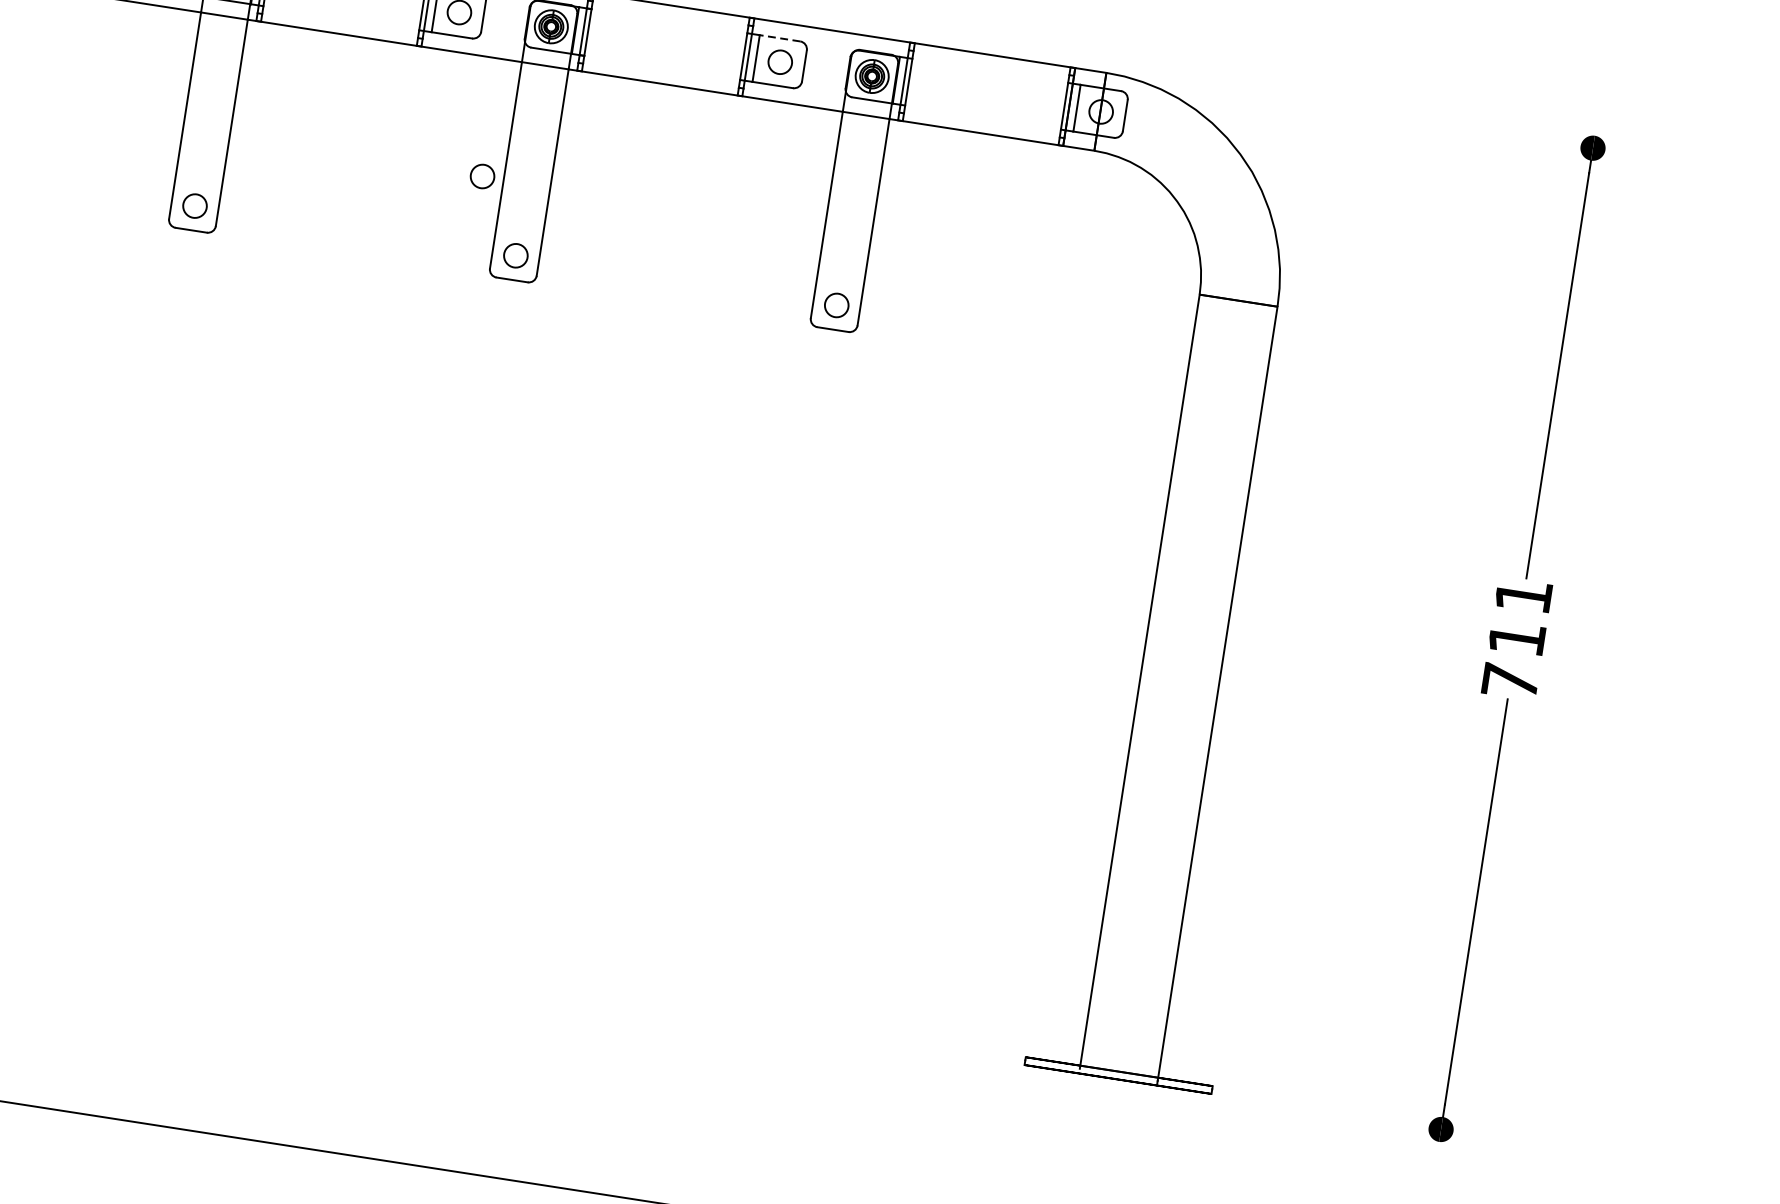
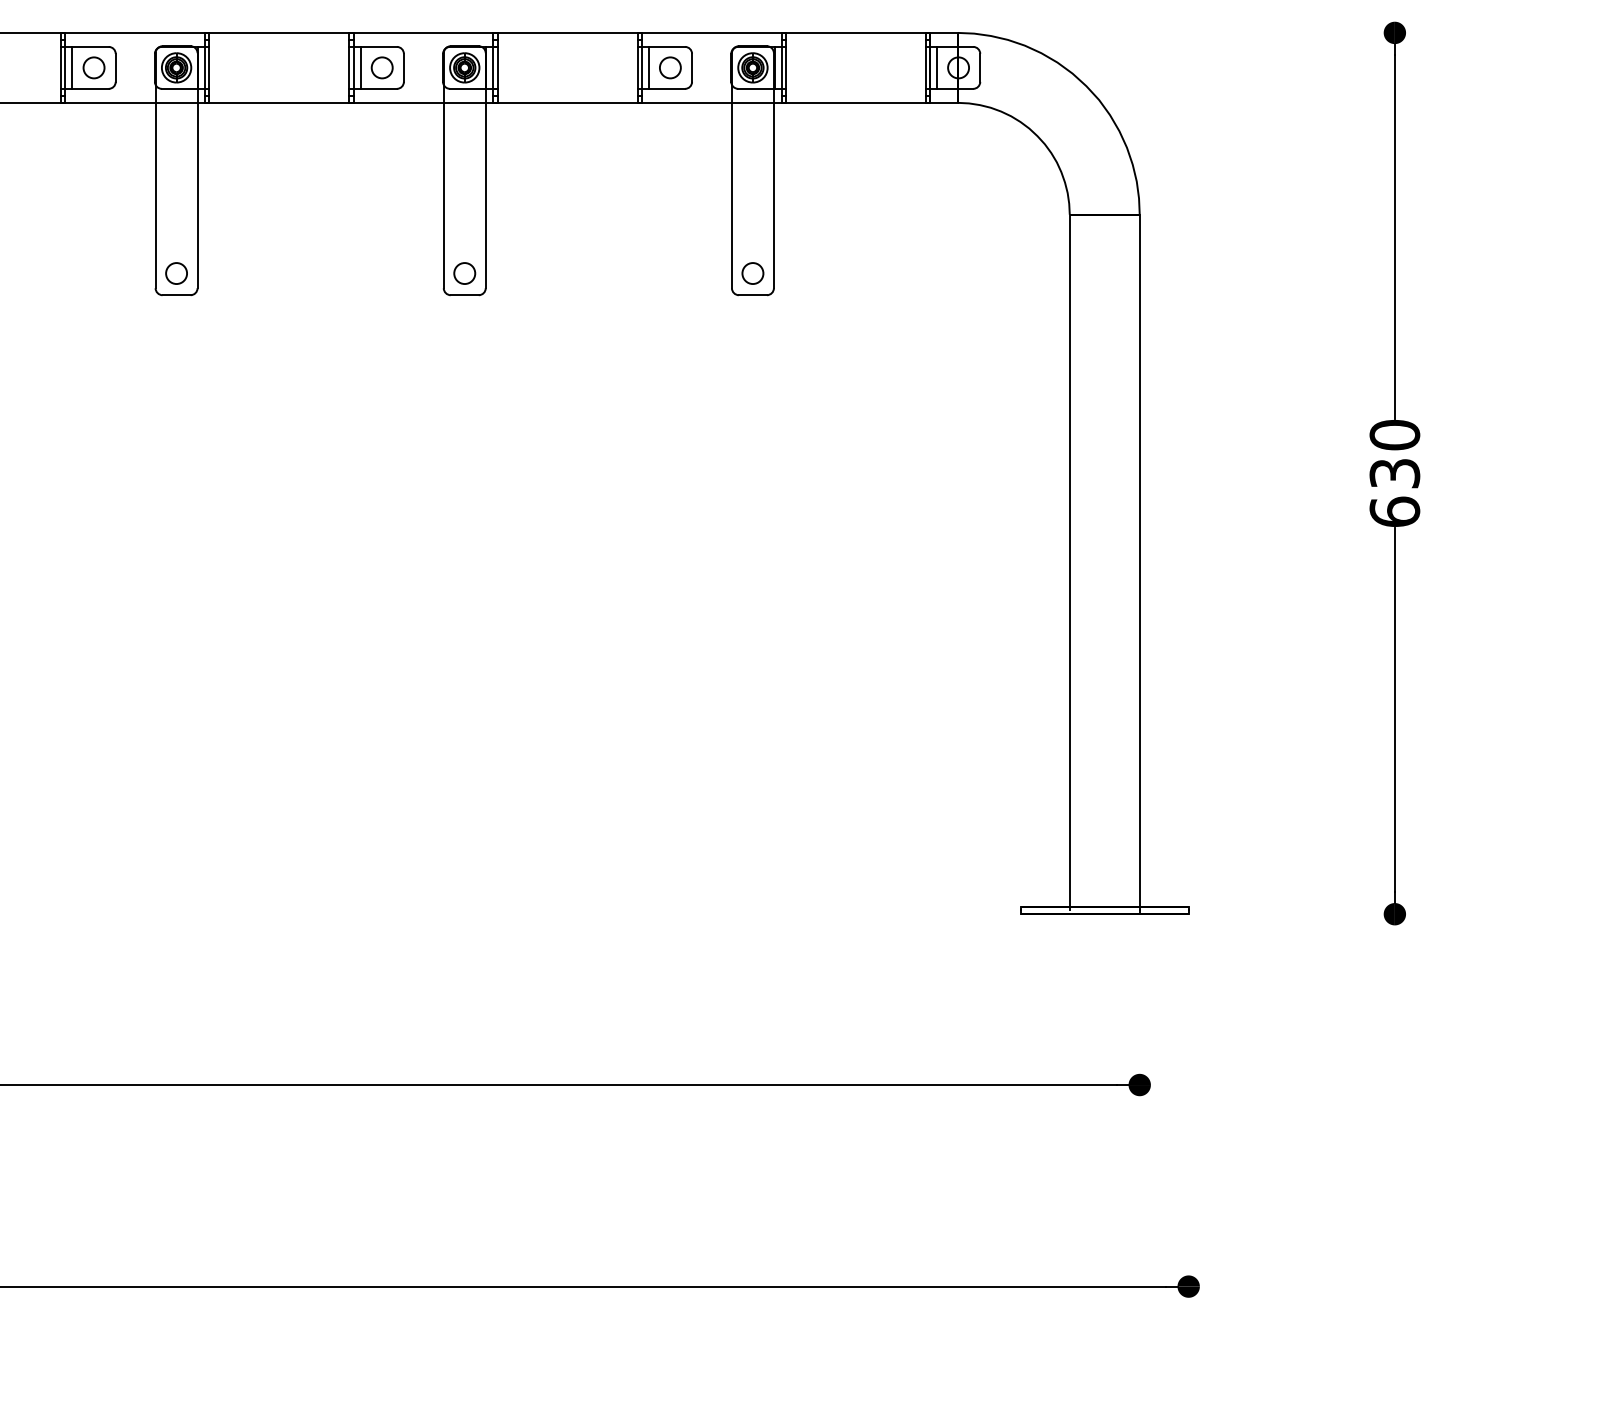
line: (779, 37) -> (666, 46), dashed -> solid
circle: (482, 176) -> (424, 208), removed
text: (1516, 638) -> (1394, 473), 711 -> 630

